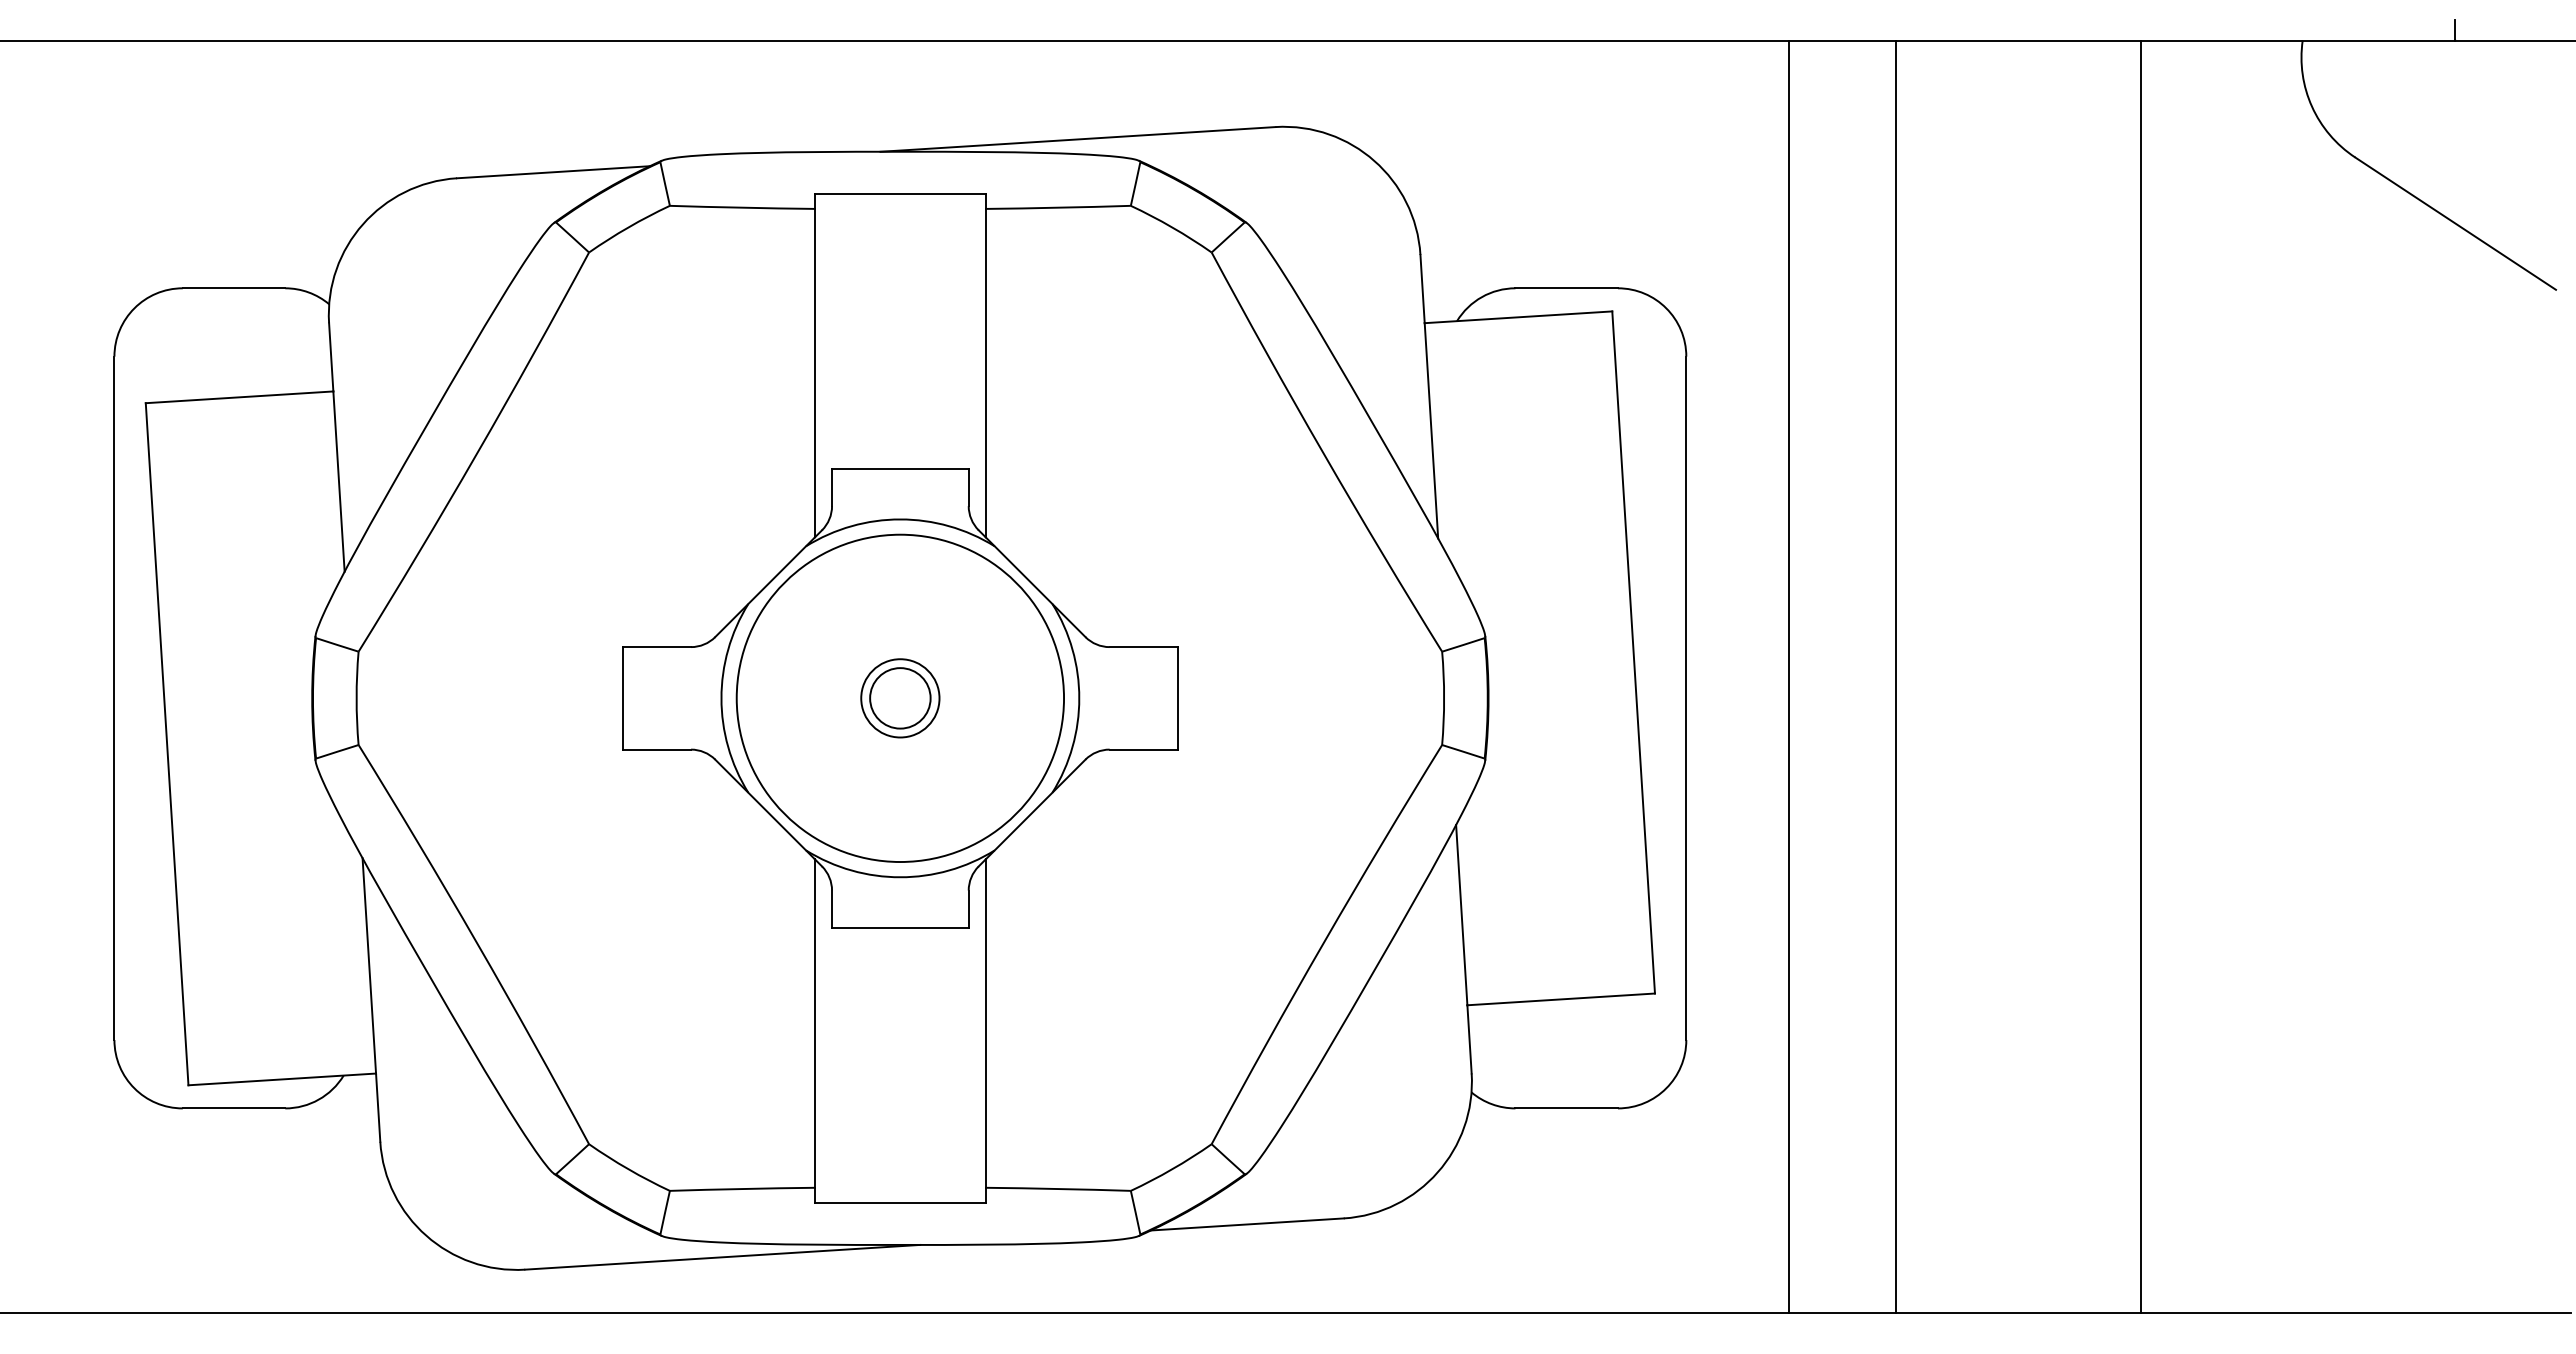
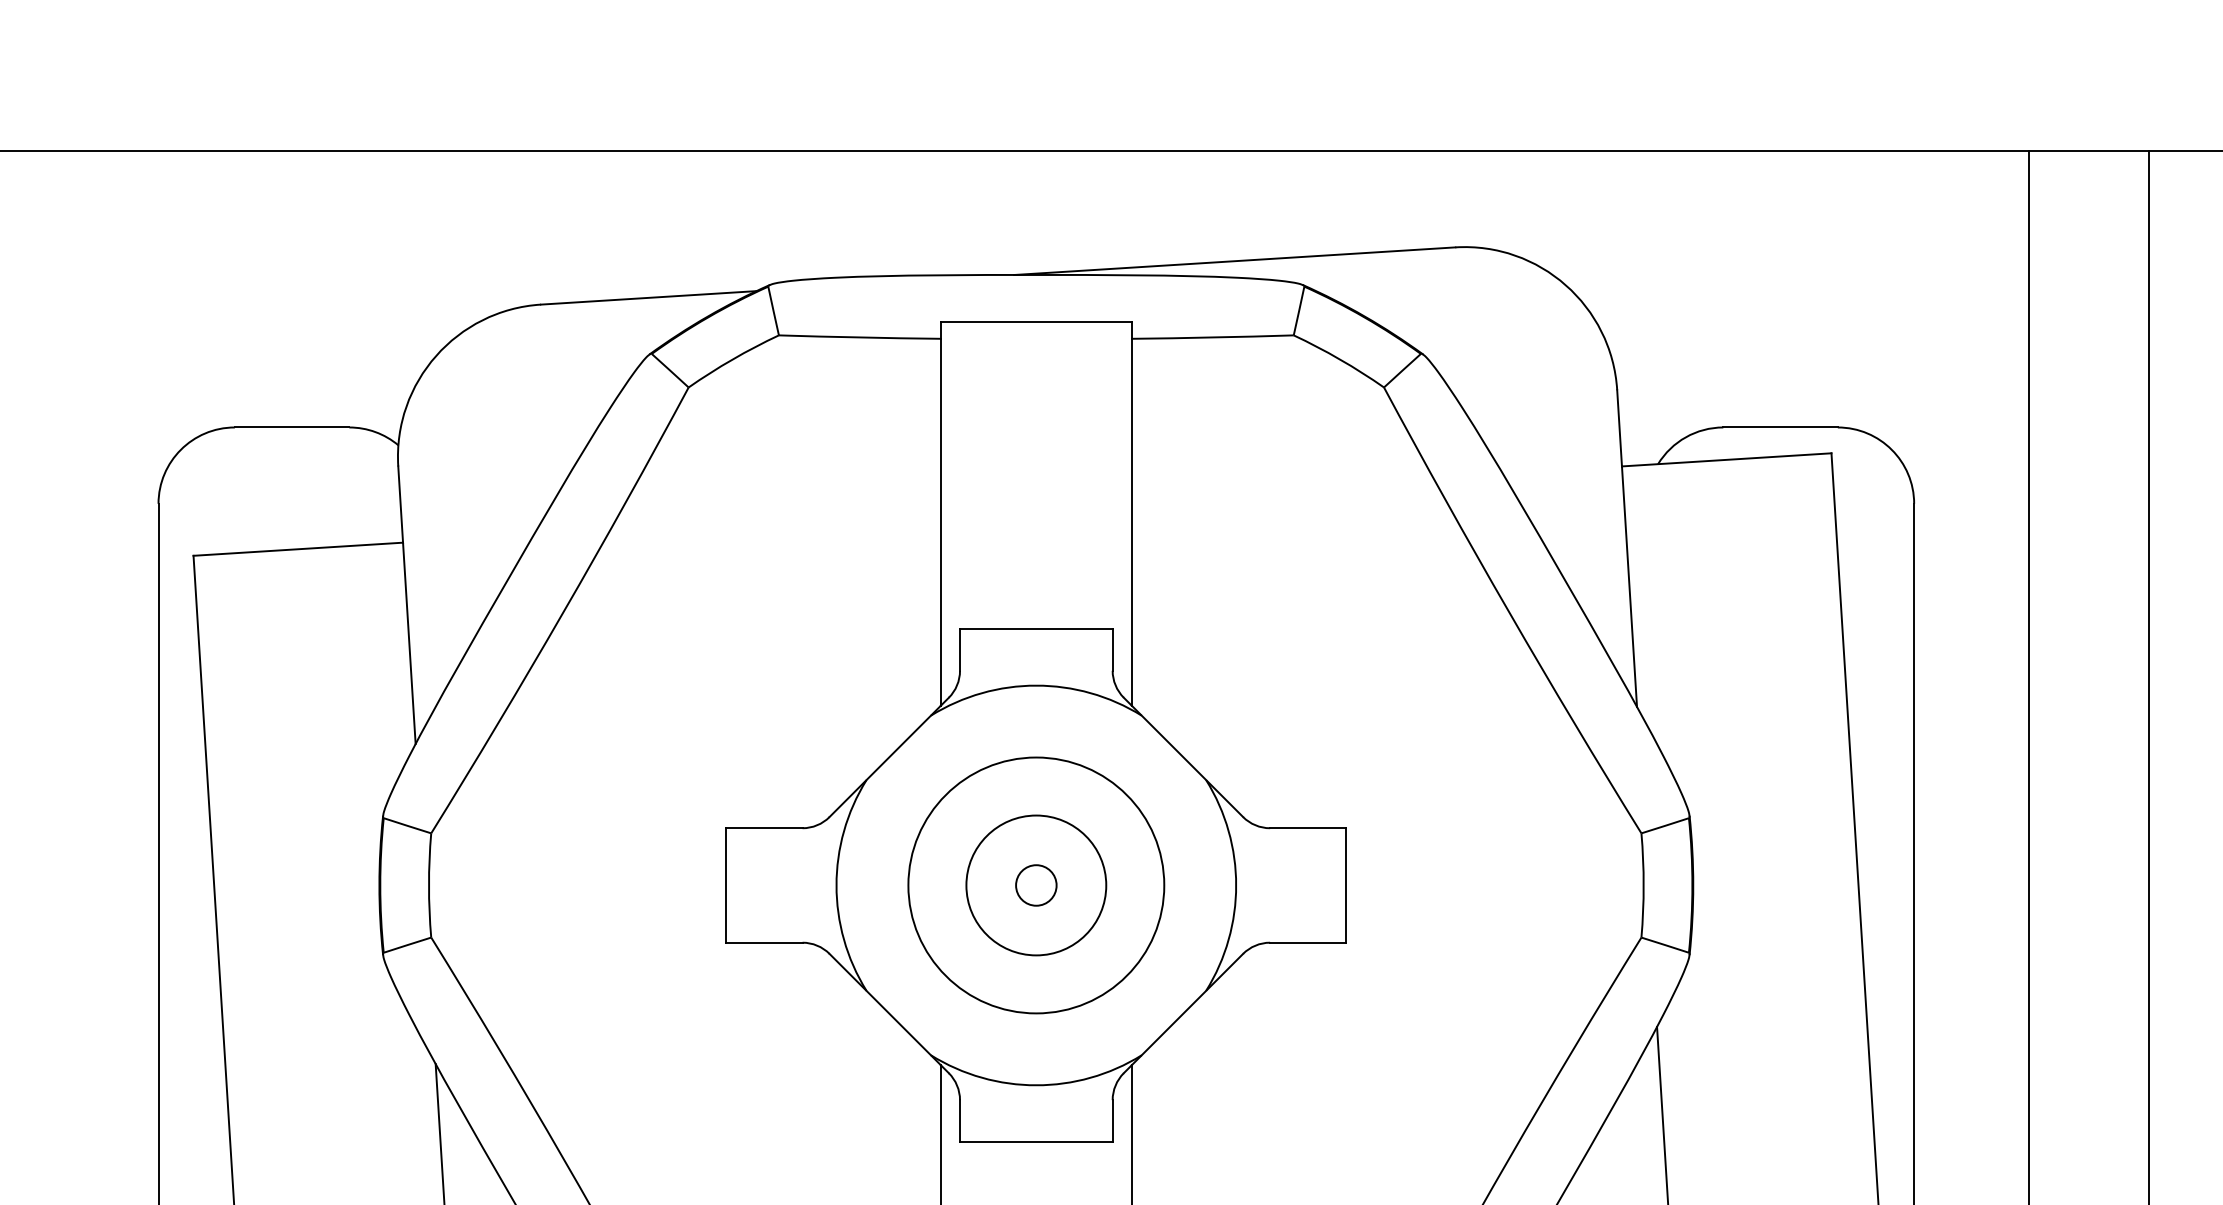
circle: (900, 698) -> (1036, 885), size x0.6
circle: (900, 698) -> (1036, 885), size x0.7
circle: (900, 698) -> (1036, 885), size x1.6

